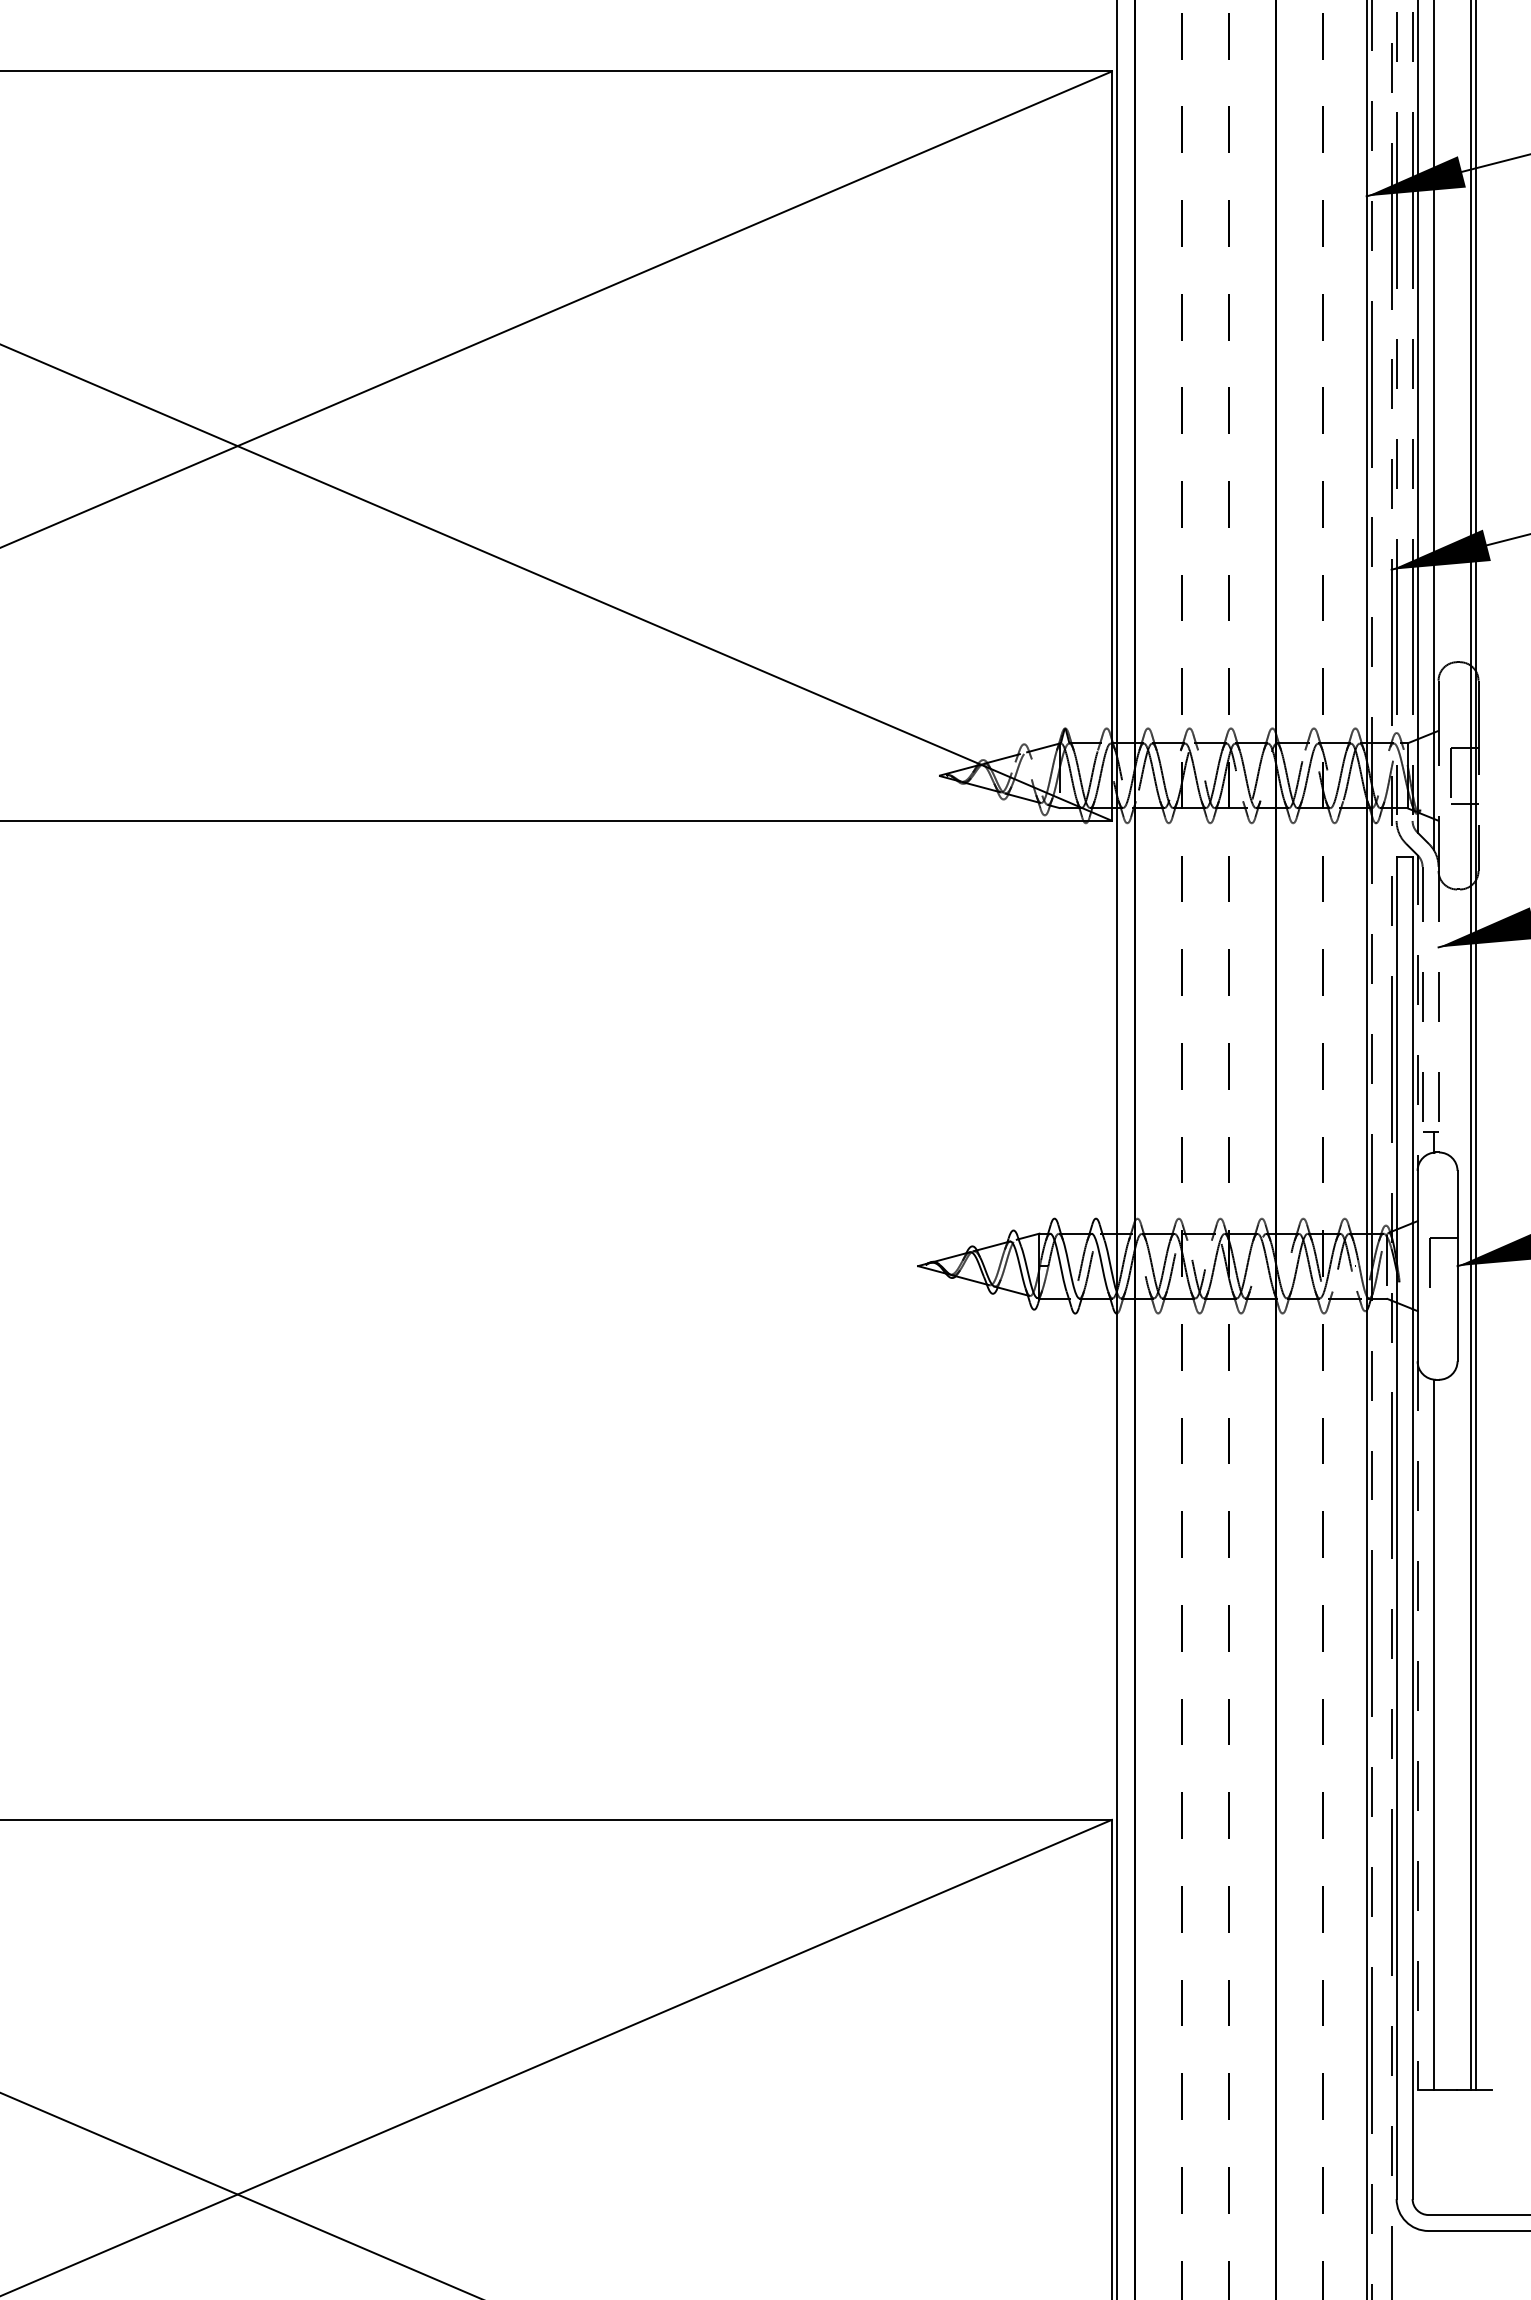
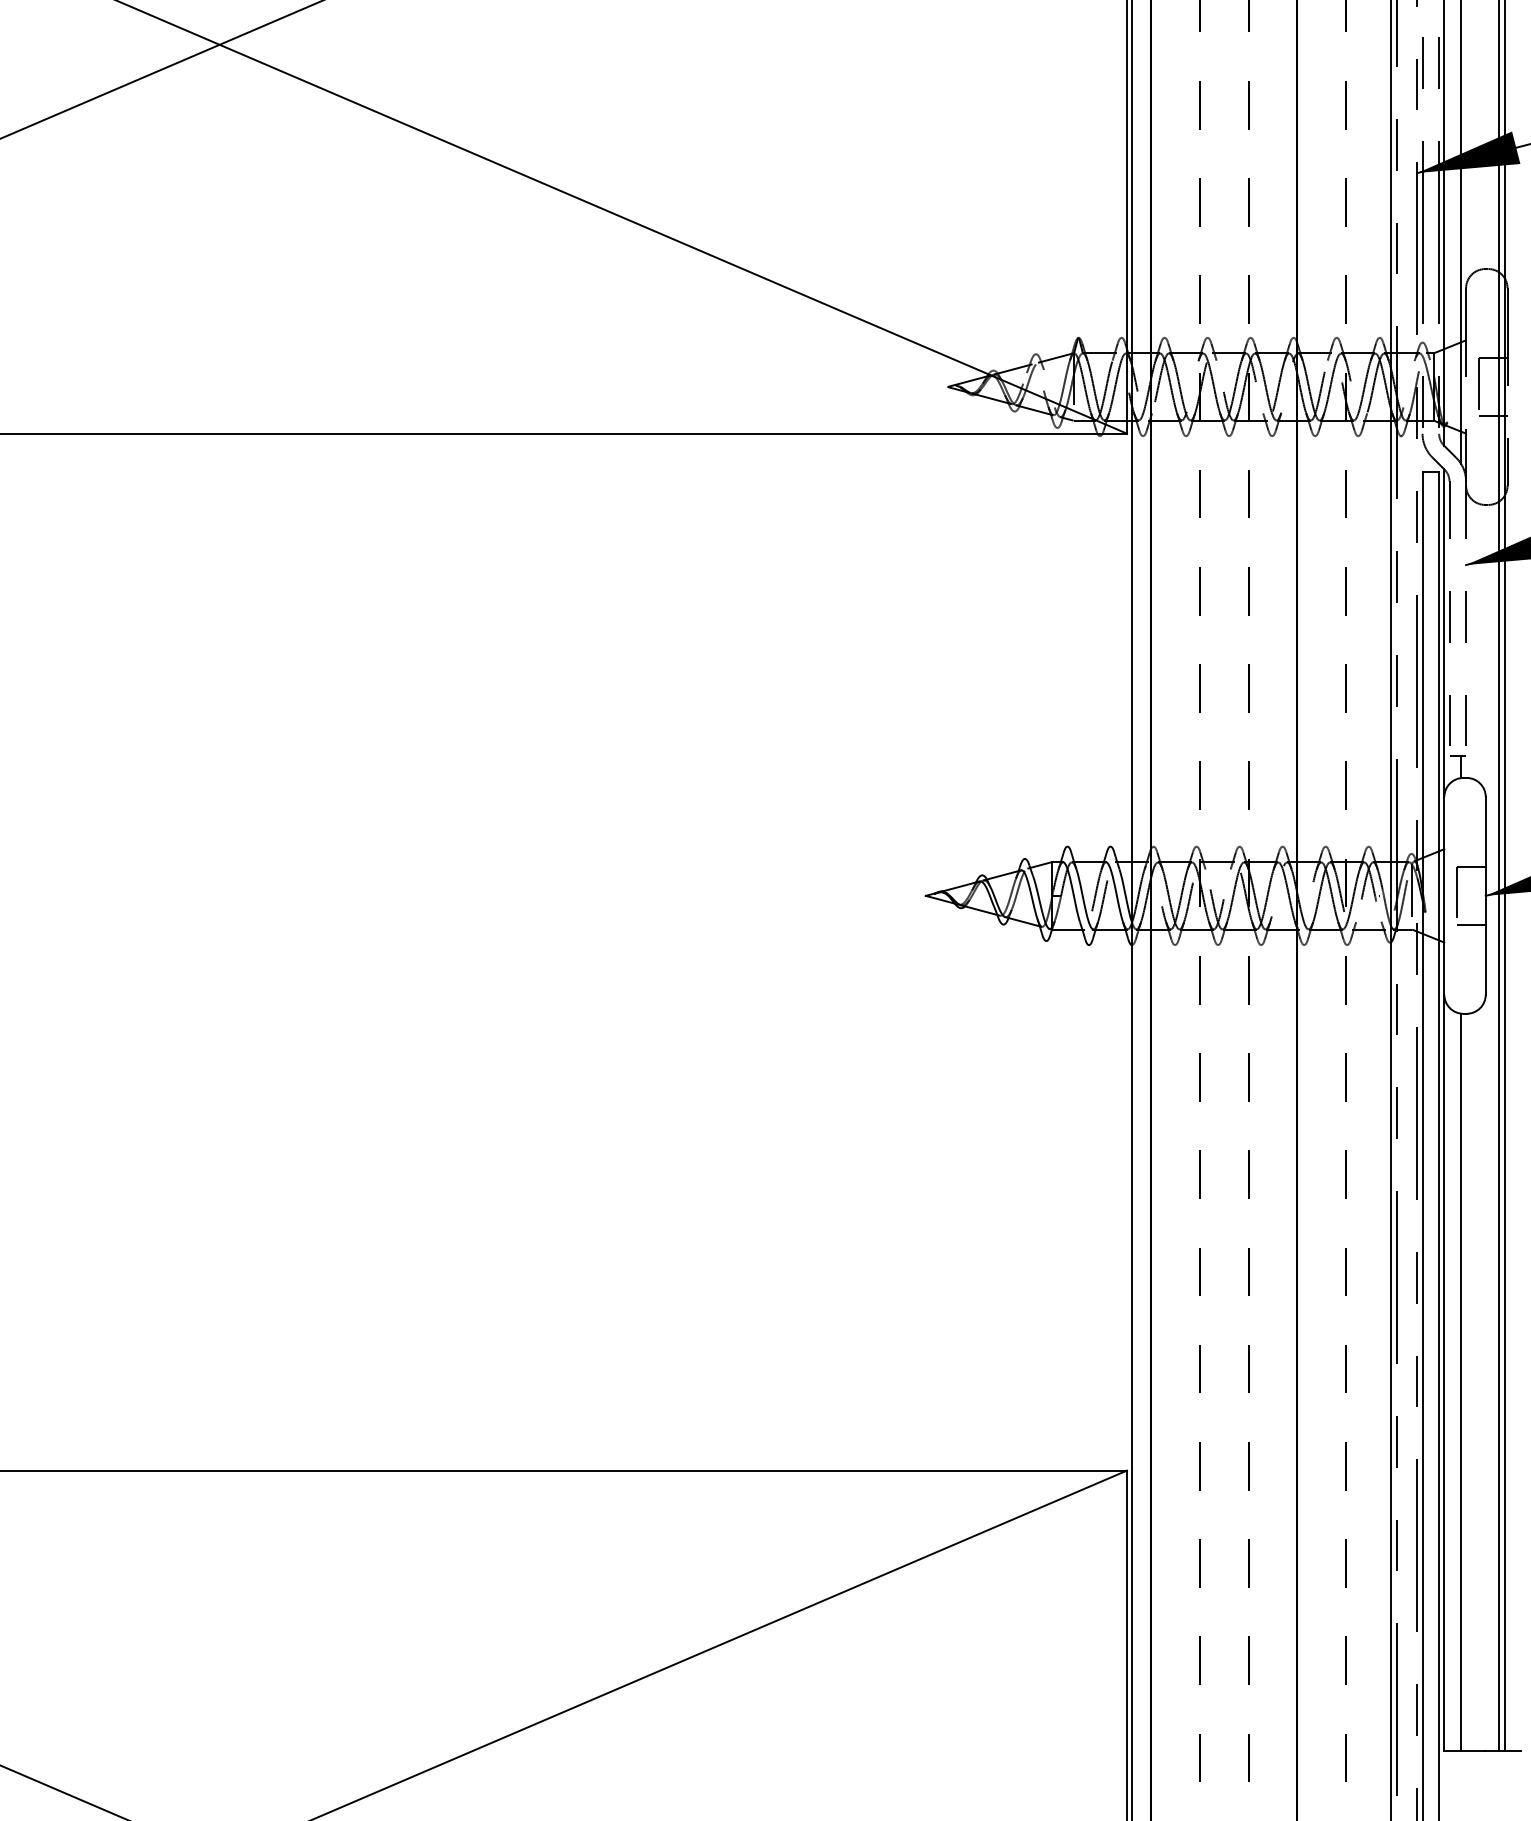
line: (1417, 1013) -> (1444, 633), dashed -> solid
line: (1443, 1294) -> (1471, 925), added
line: (1417, 1726) -> (1444, 1373), dashed -> solid

